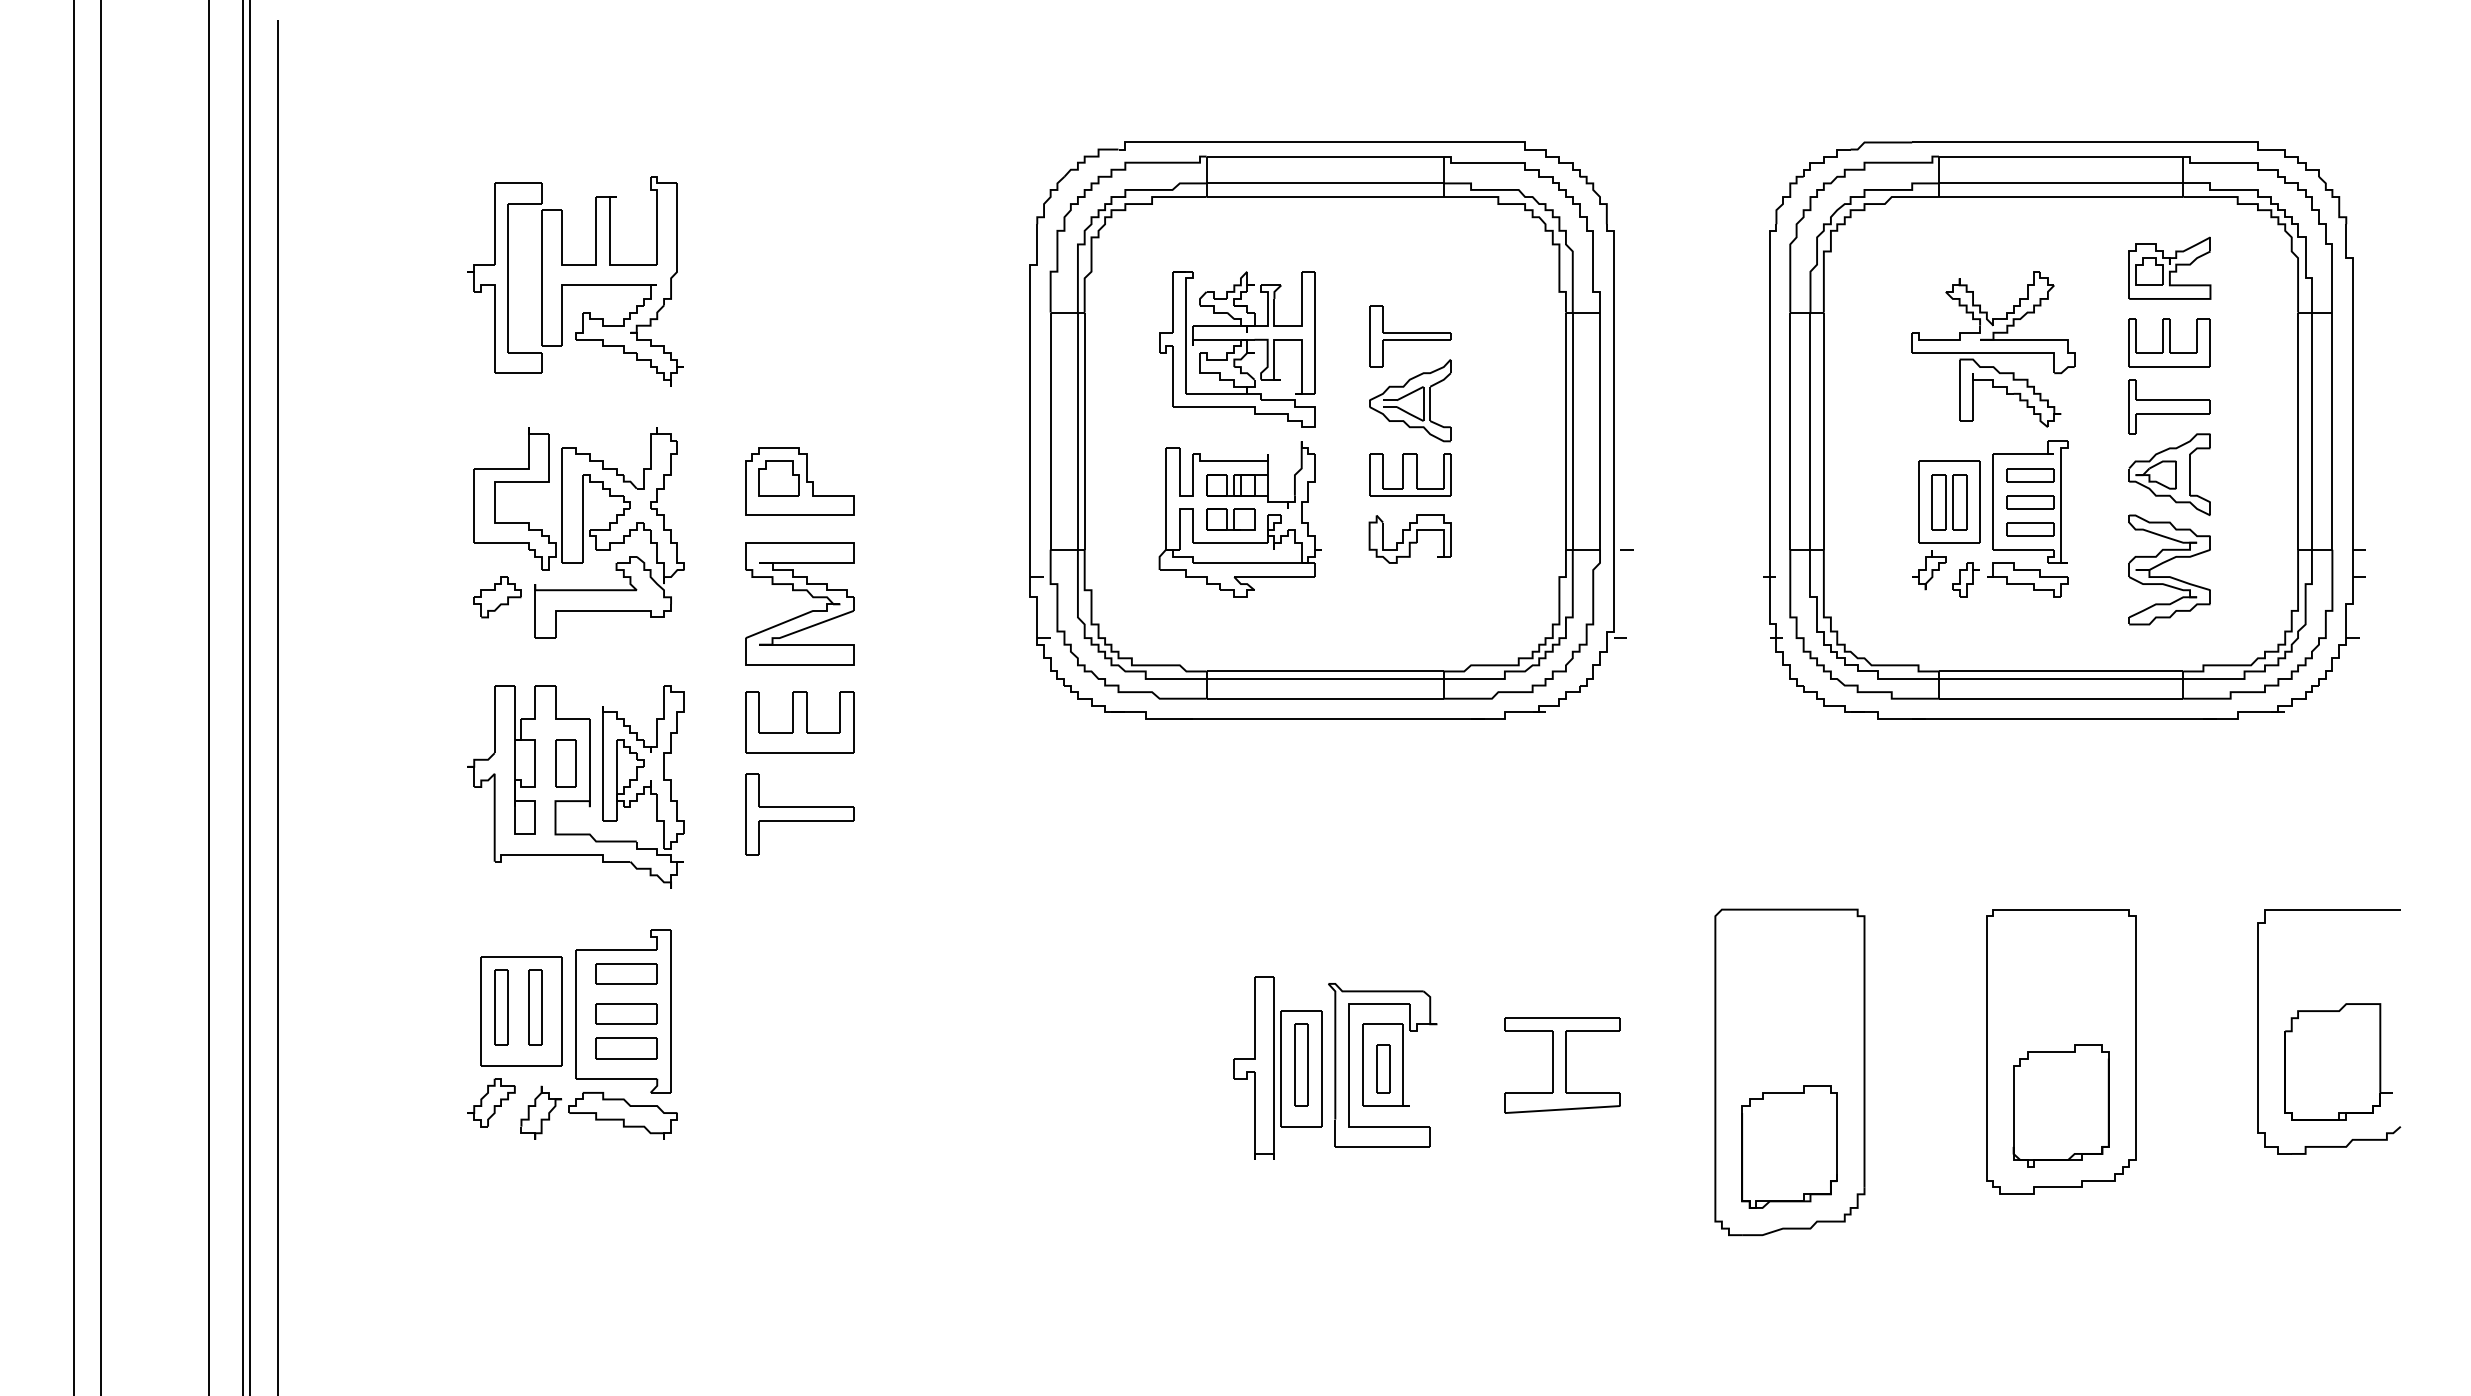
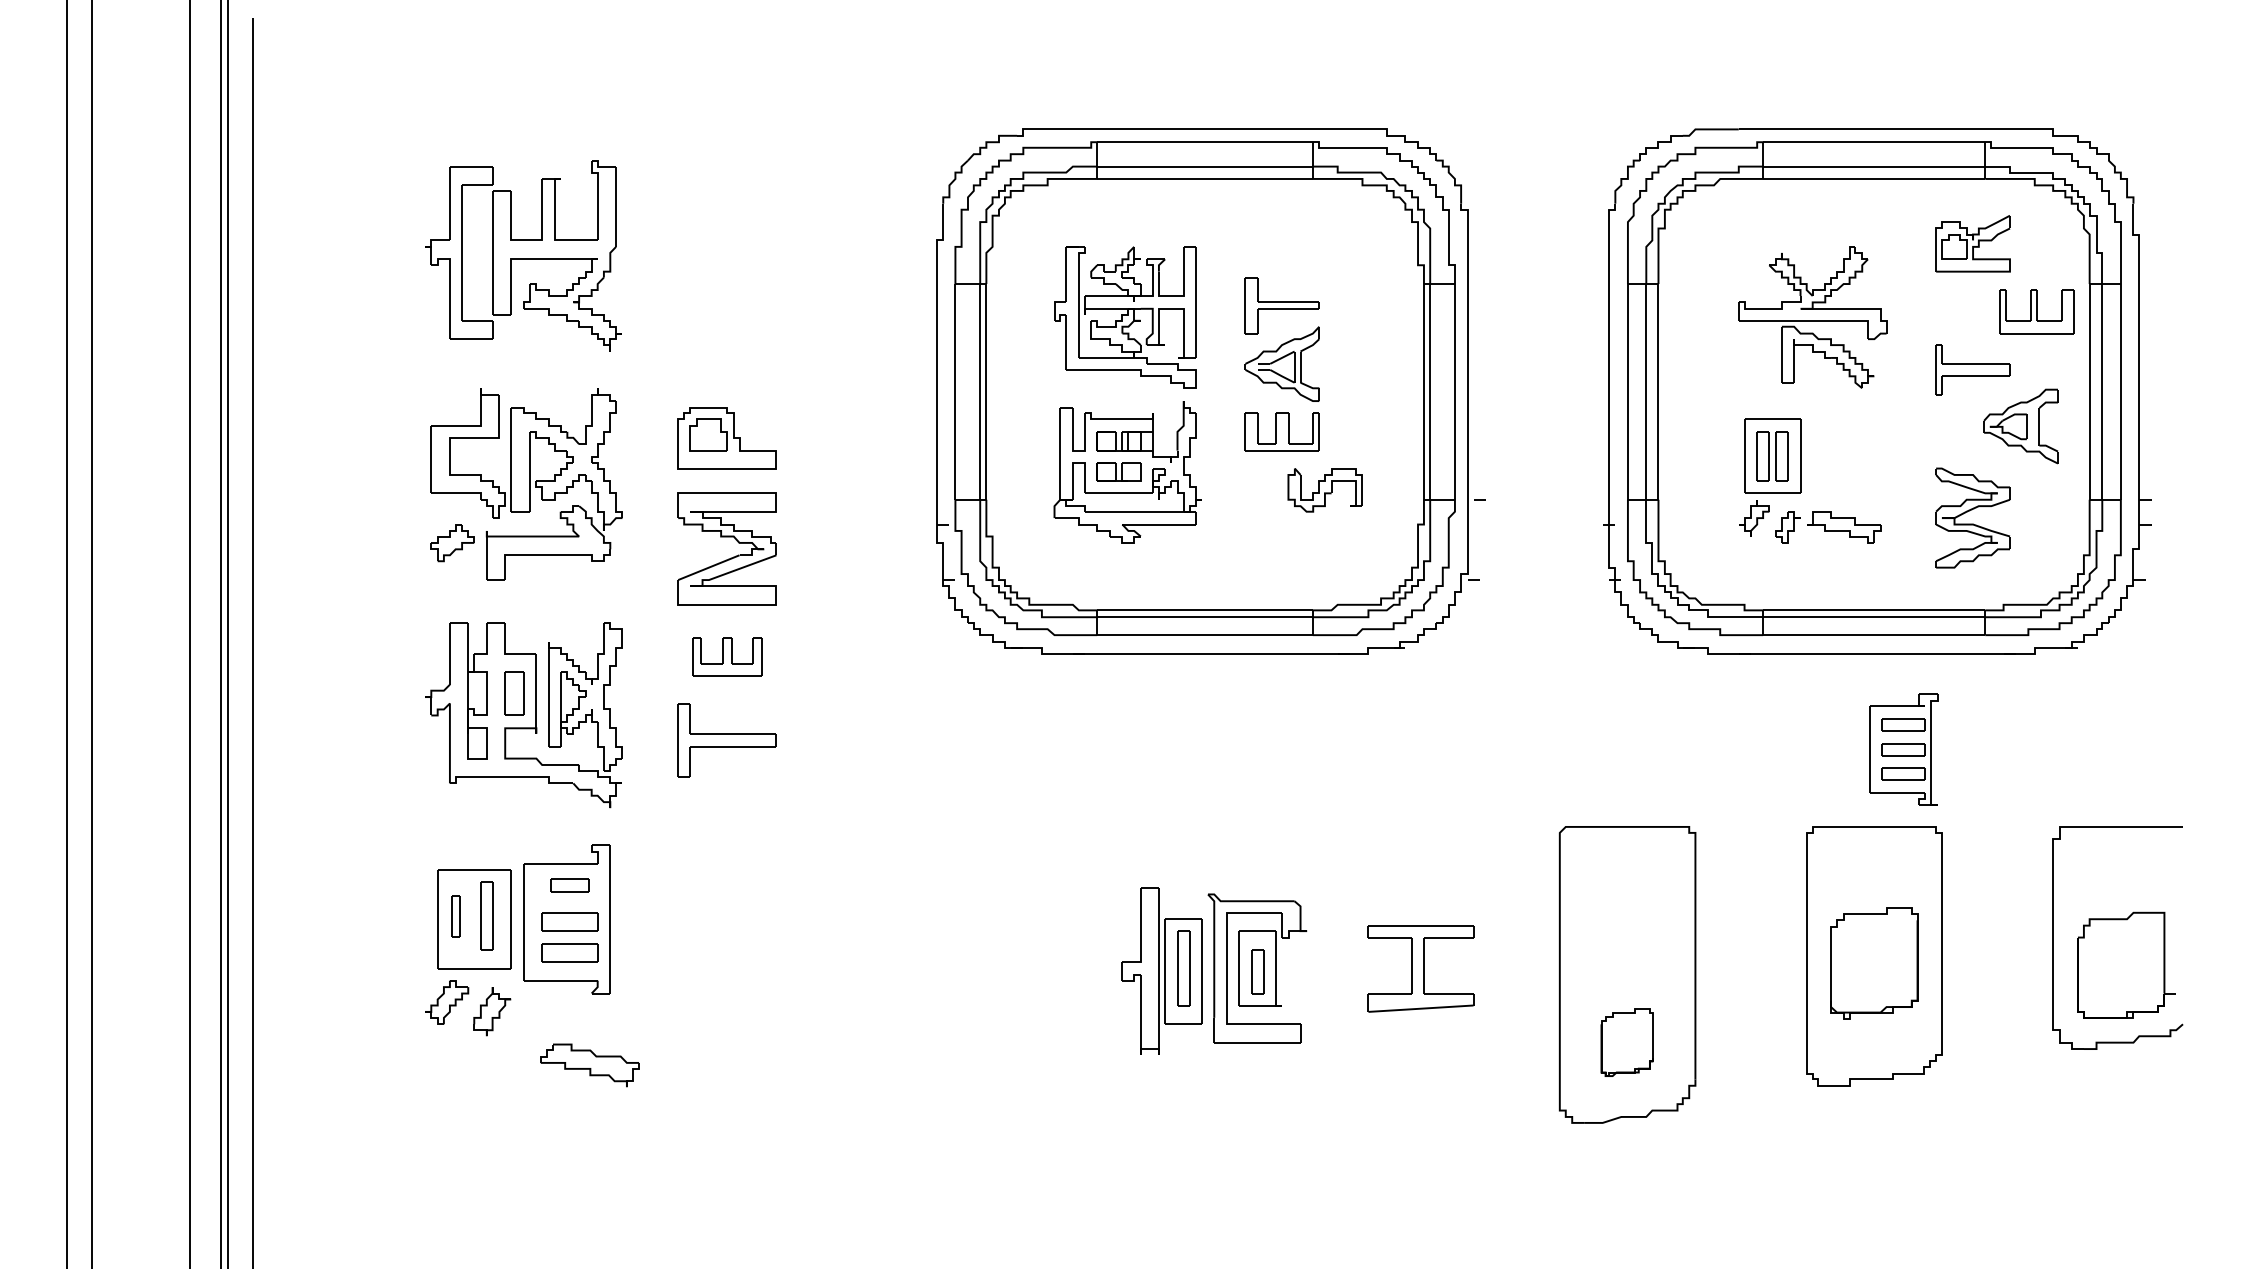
part: (2169, 342) -> (2036, 311), moved
part: (2169, 474) -> (2020, 426), moved
part: (2030, 502) -> (1903, 749), moved
part: (1409, 539) -> (1324, 490), moved
part: (798, 722) -> (726, 656), size x0.7
part: (626, 974) -> (569, 885), size x0.7
part: (500, 1007) -> (455, 915), size x0.6
part: (2061, 1106) -> (1874, 963), moved
part: (622, 1115) -> (589, 1065), moved
part: (1789, 1146) -> (1627, 1042), size x0.6

